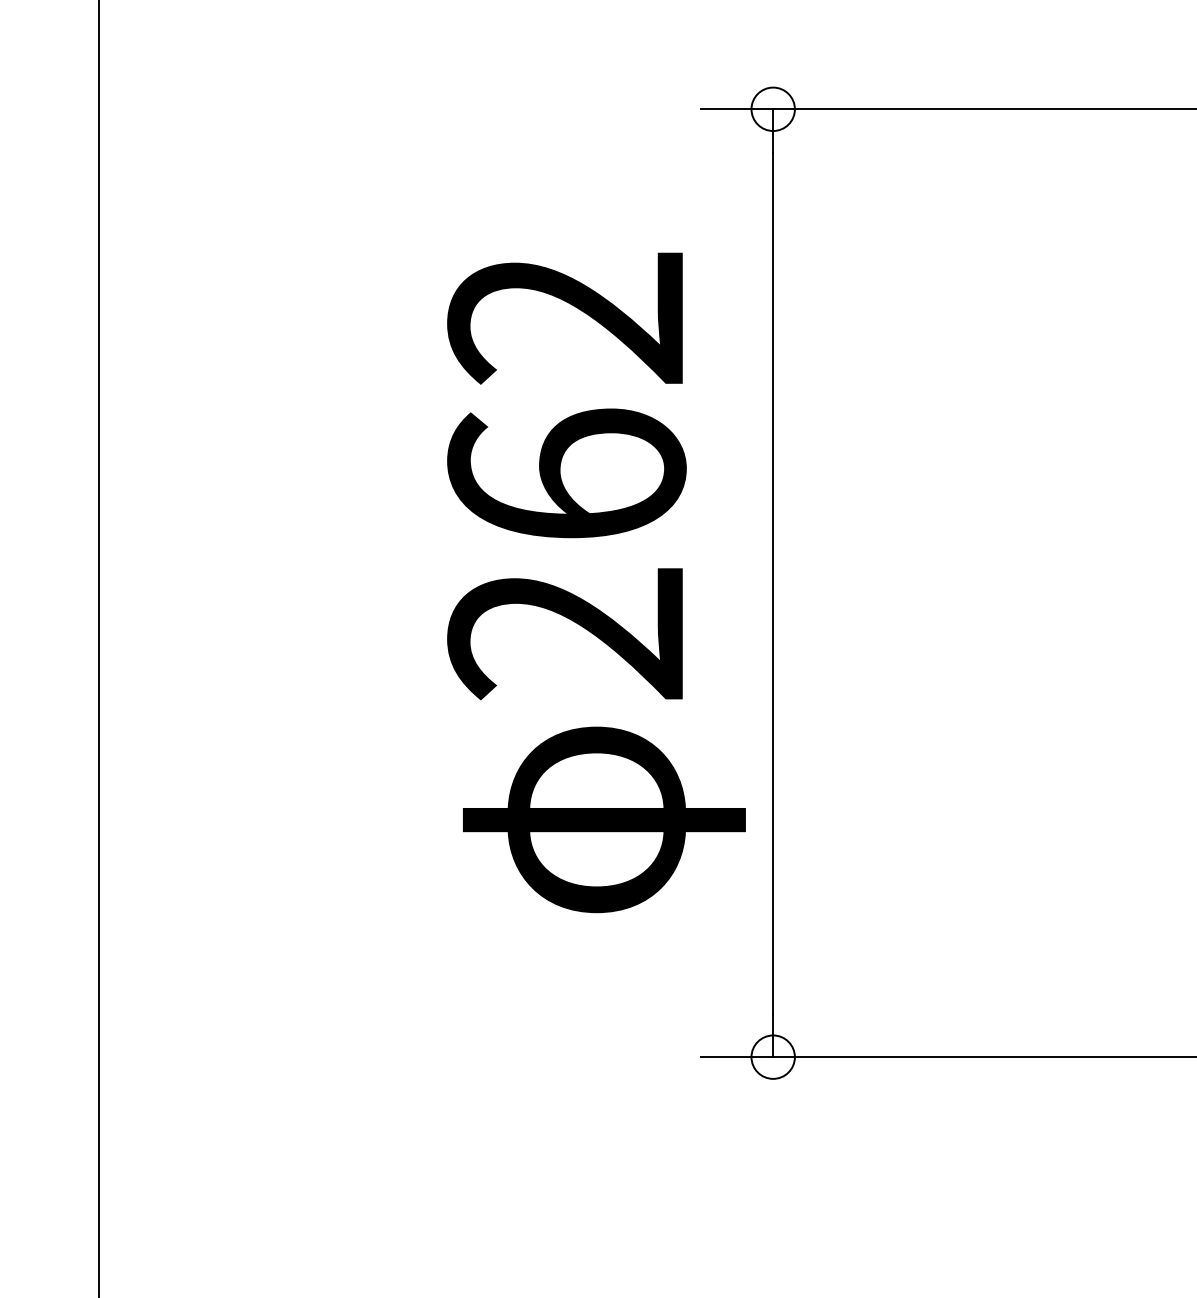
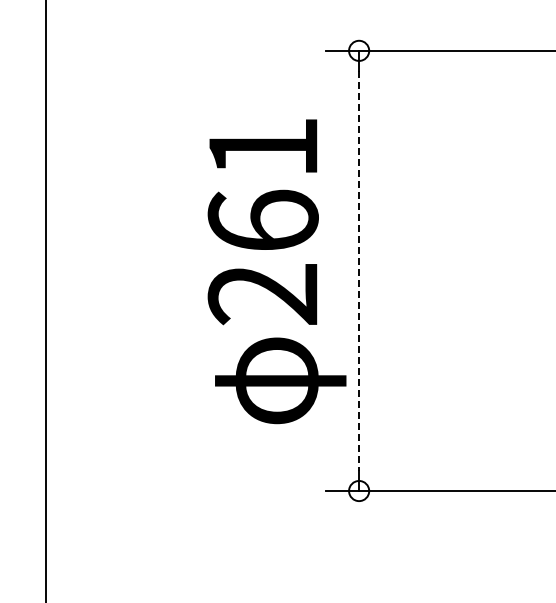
text: (565, 317) -> (262, 147), 262 -> 261
line: (774, 582) -> (359, 270), solid -> dashed

